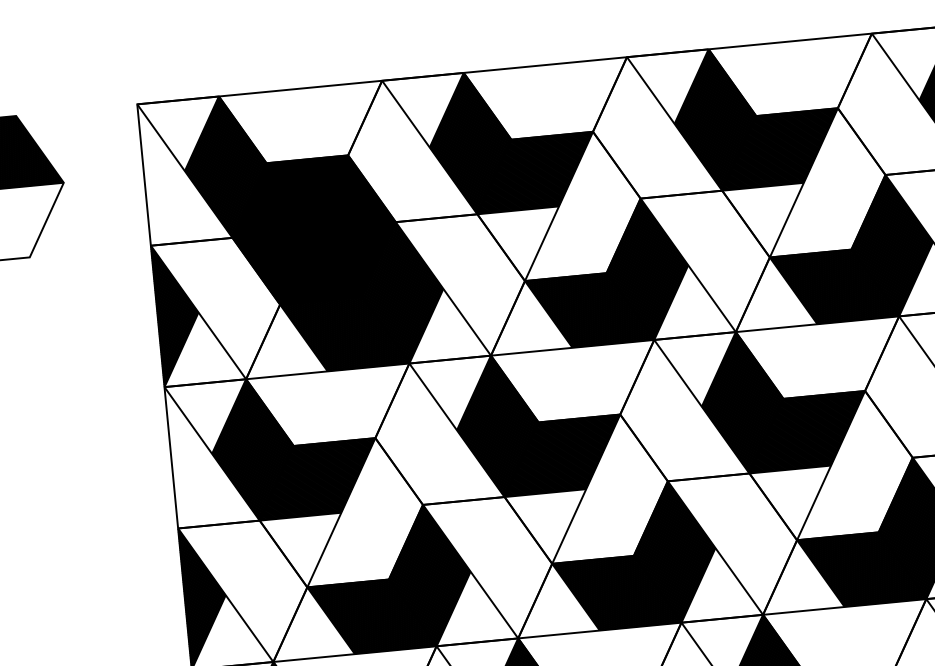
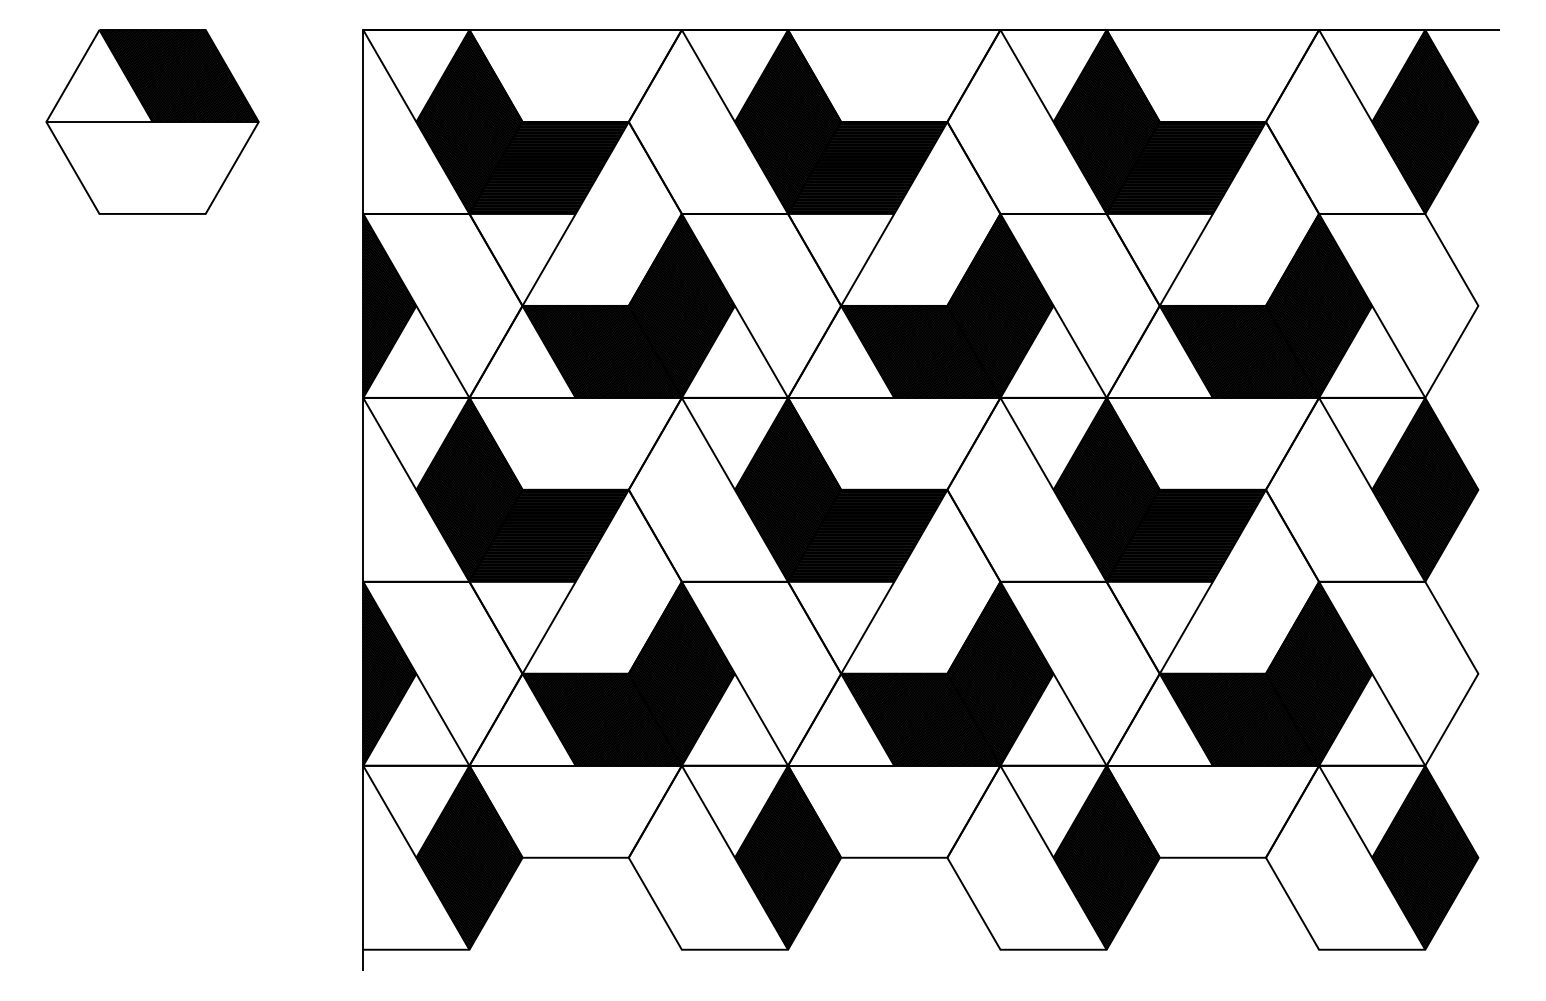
fill: (313, 229) -> (575, 213), removed

